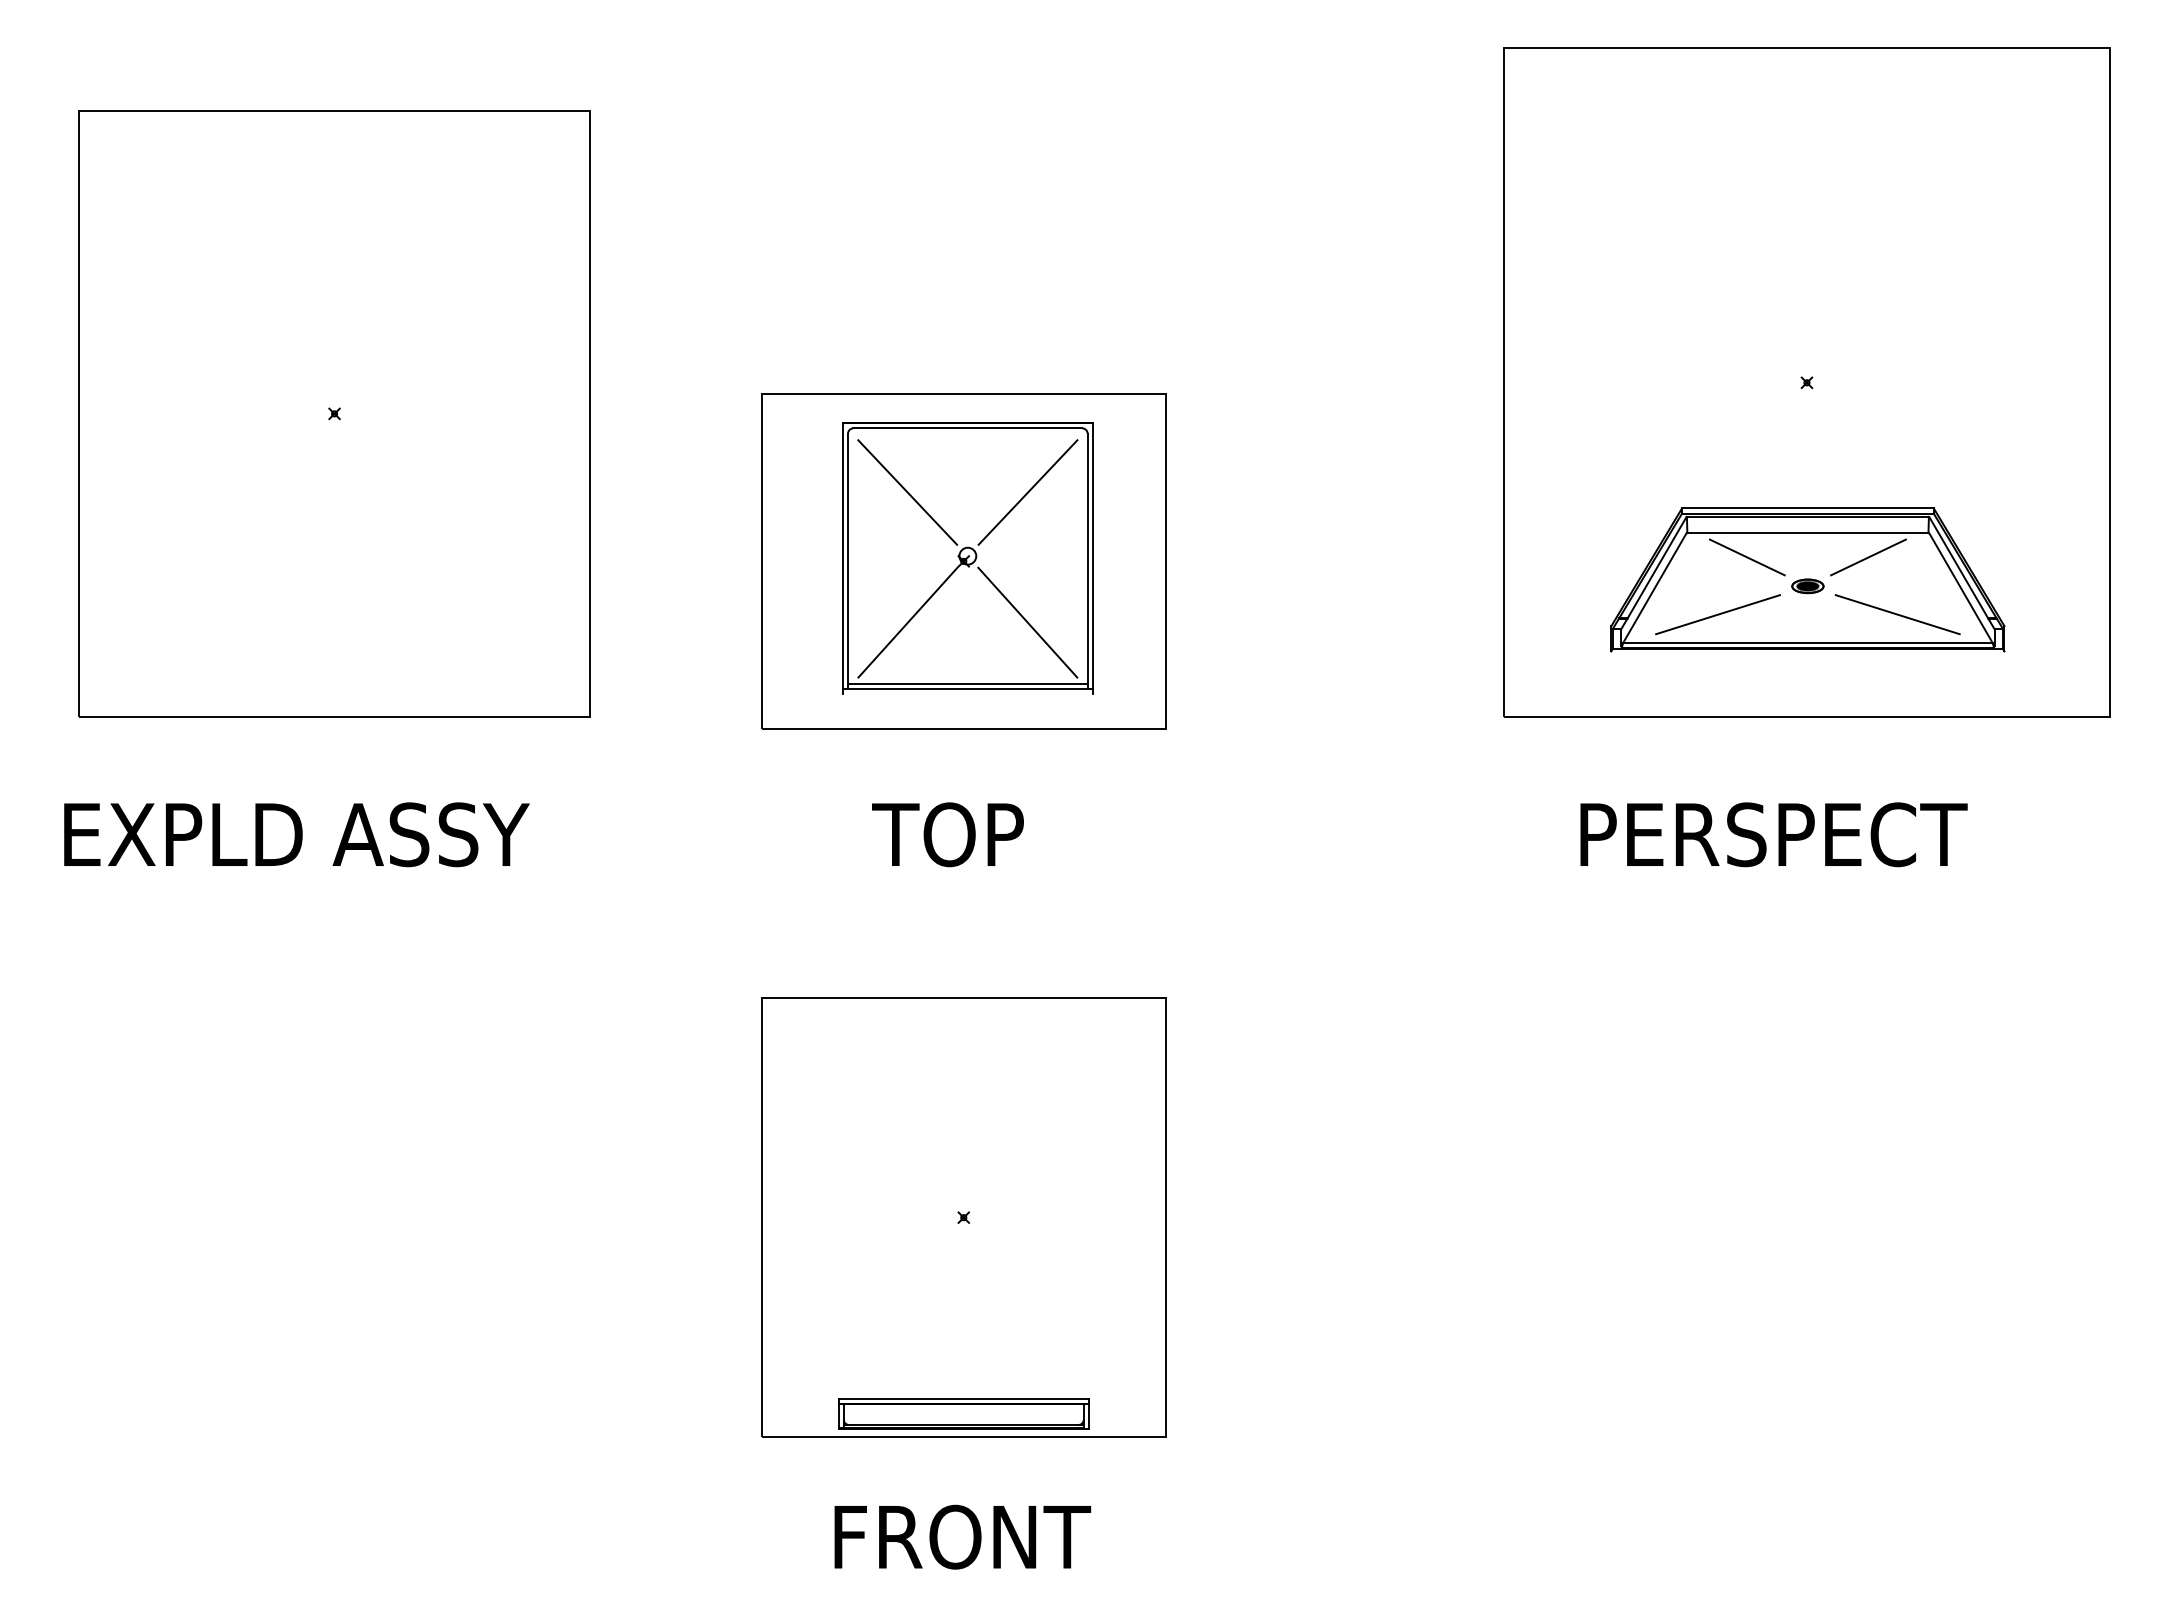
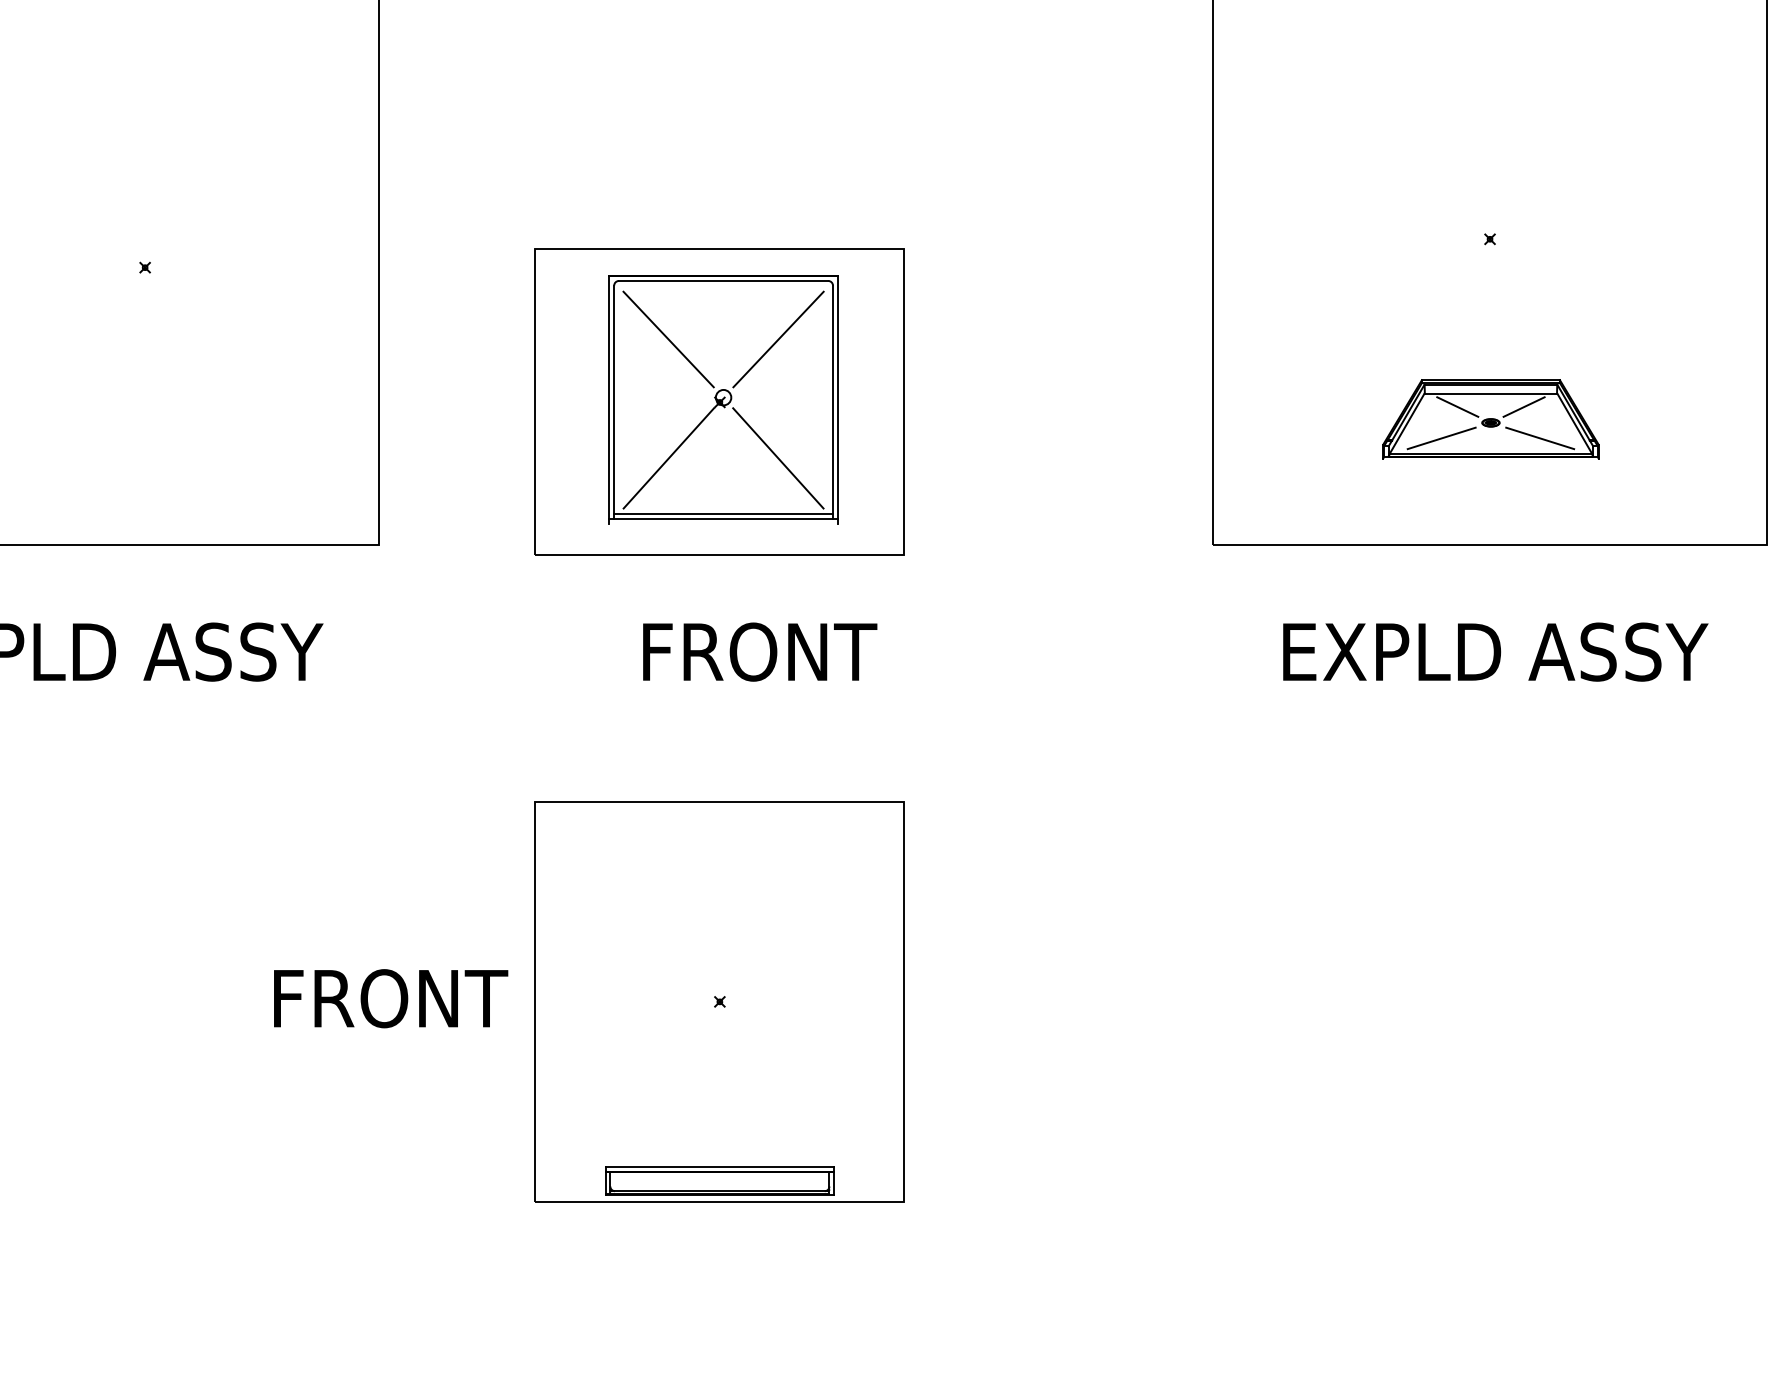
part: (1807, 579) -> (1490, 418), size x0.6
text: (1004, 834) -> (757, 651), TOP -> FRONT
text: (1817, 834) -> (1499, 651), PERSPECT -> EXPLD ASSY
text: (962, 1536) -> (390, 998), moved

